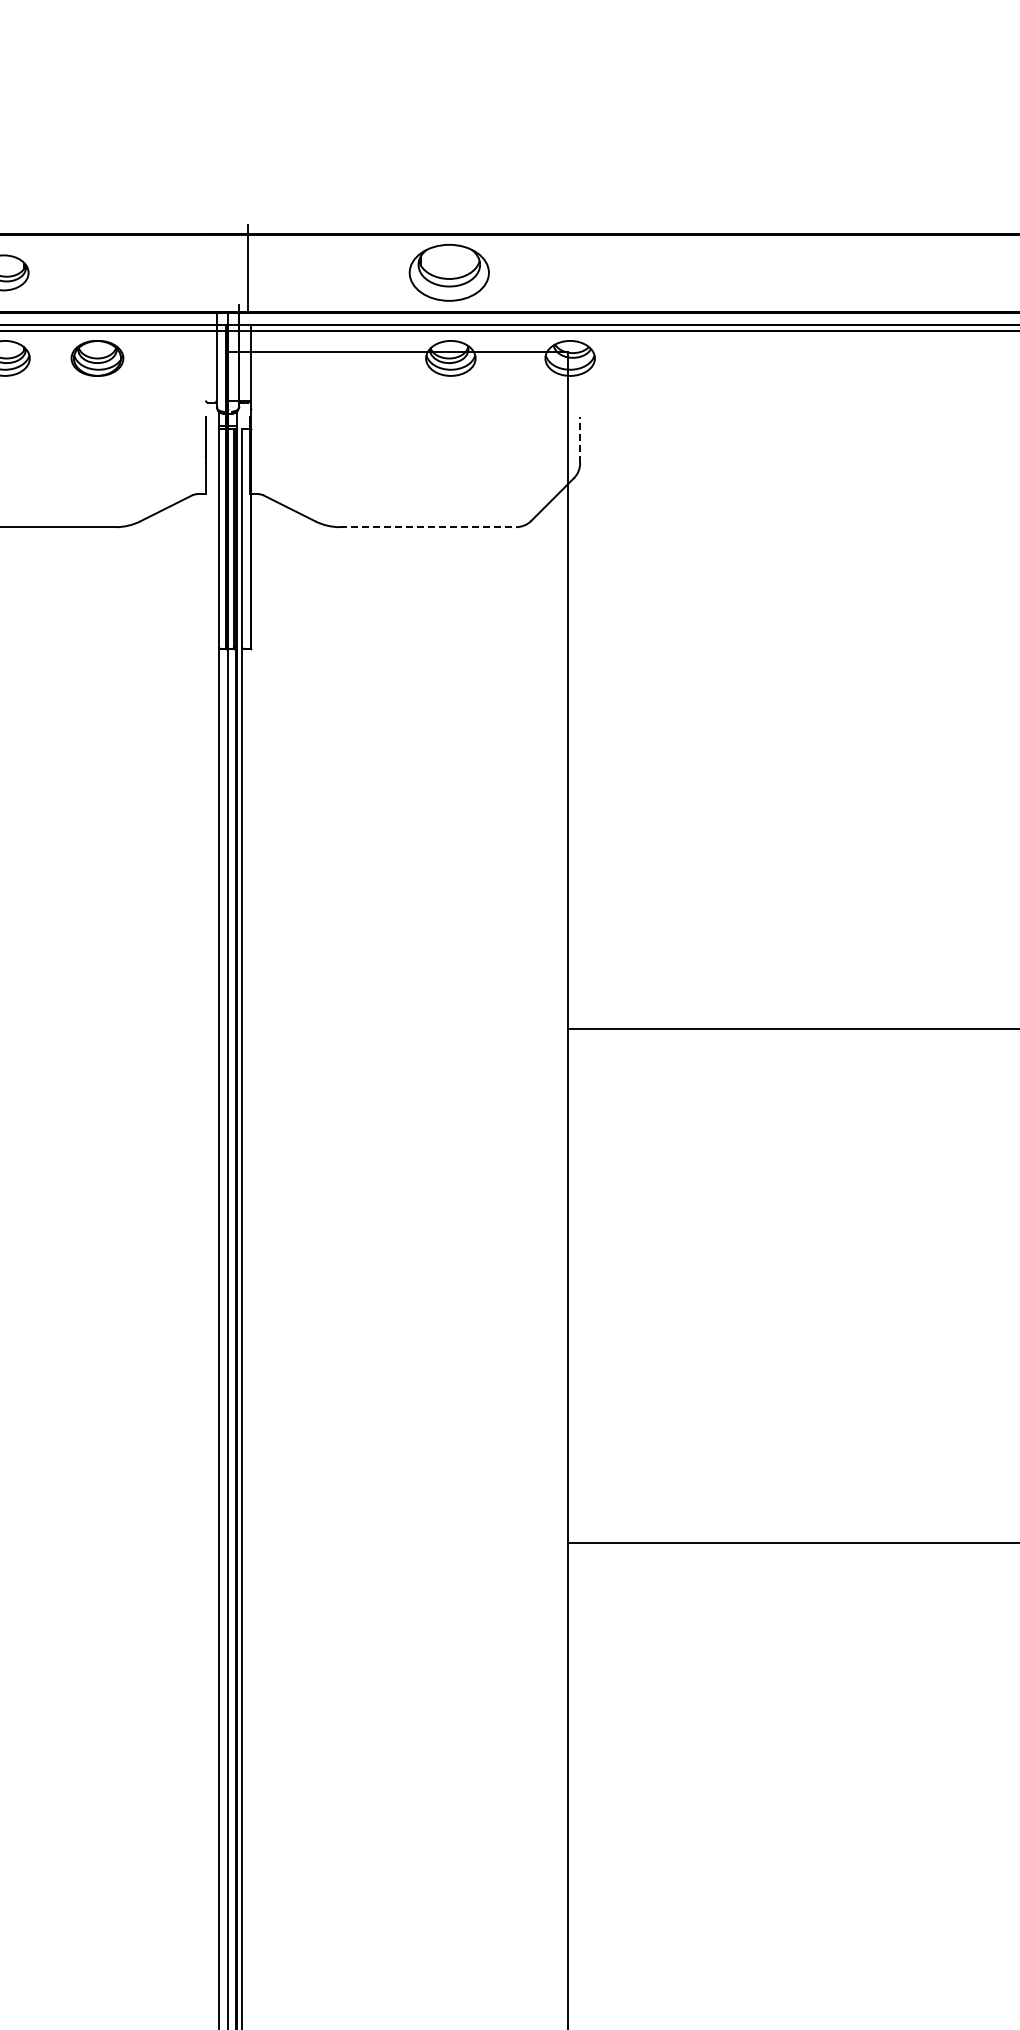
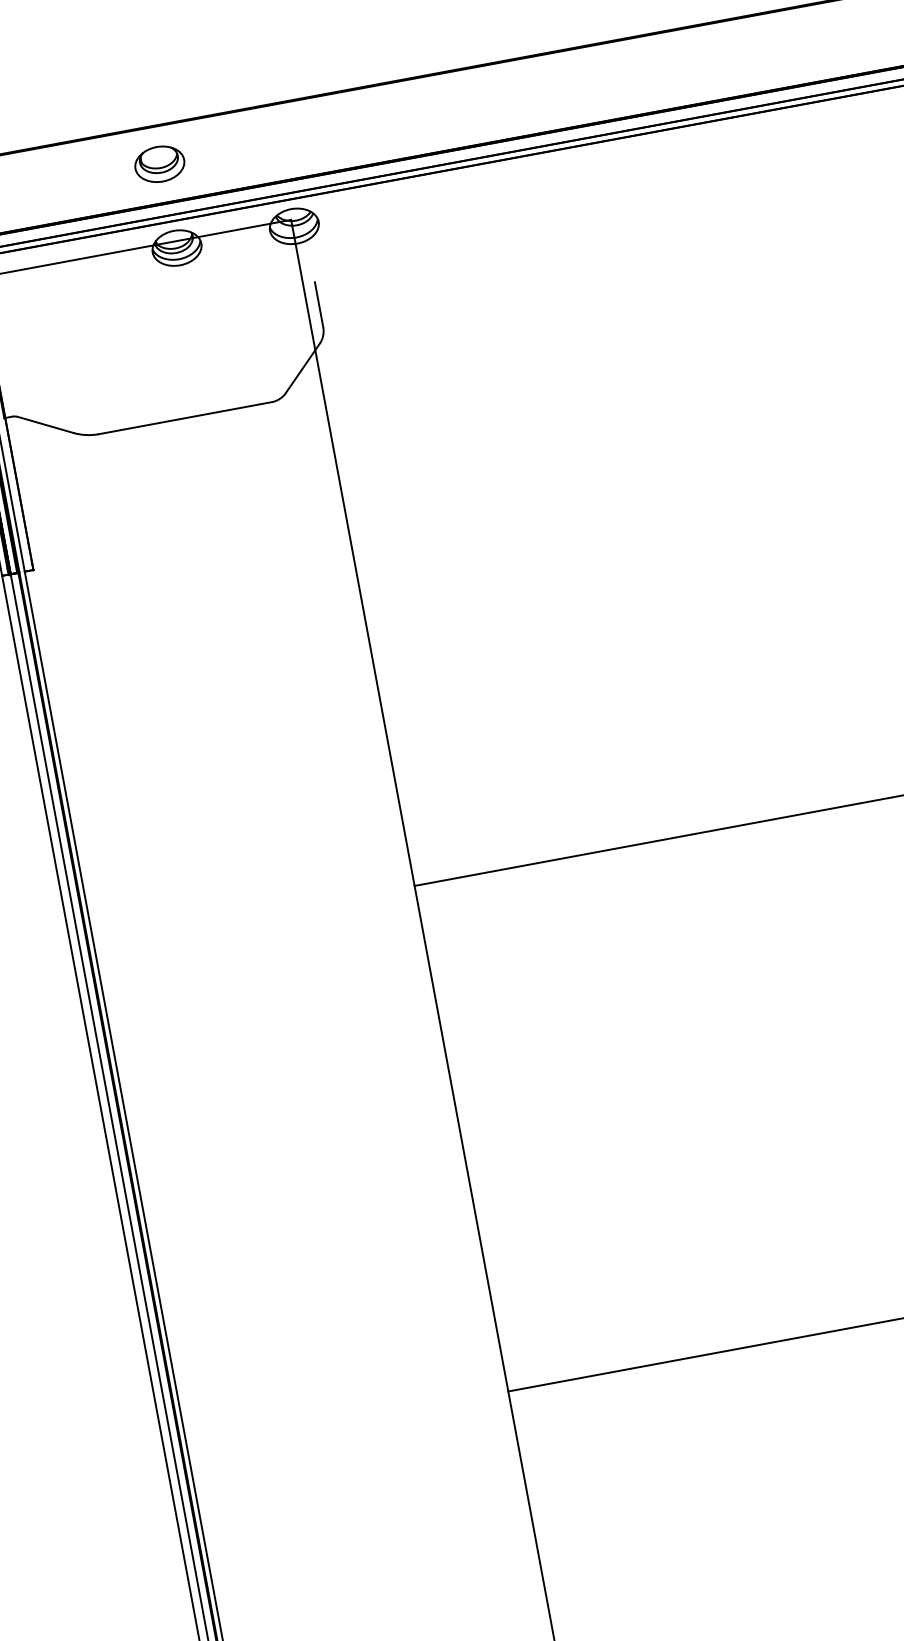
part: (448, 272) -> (159, 164), size x0.62
line: (580, 440) -> (319, 305), dashed -> solid
line: (428, 527) -> (185, 418), dashed -> solid

